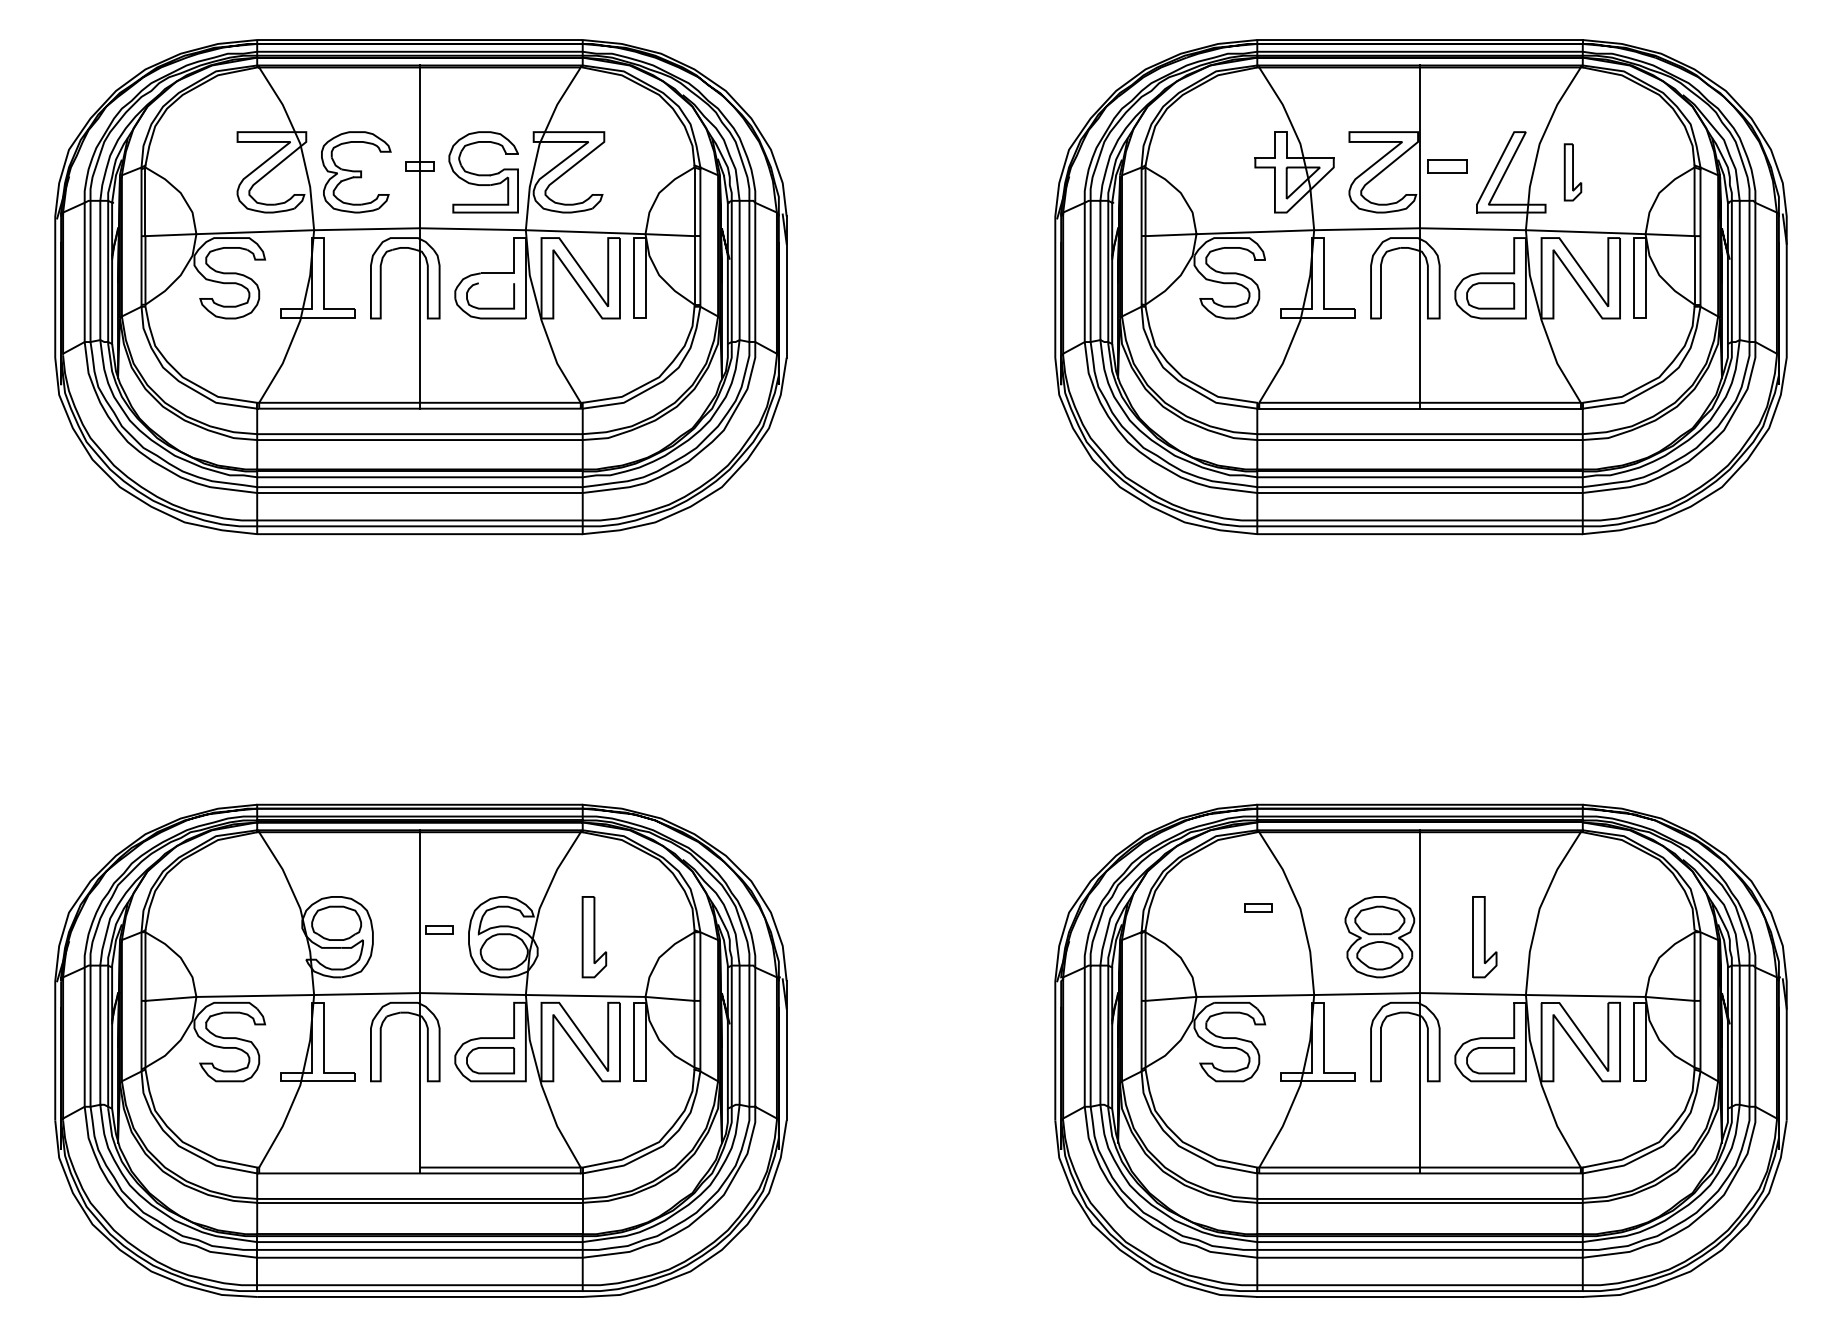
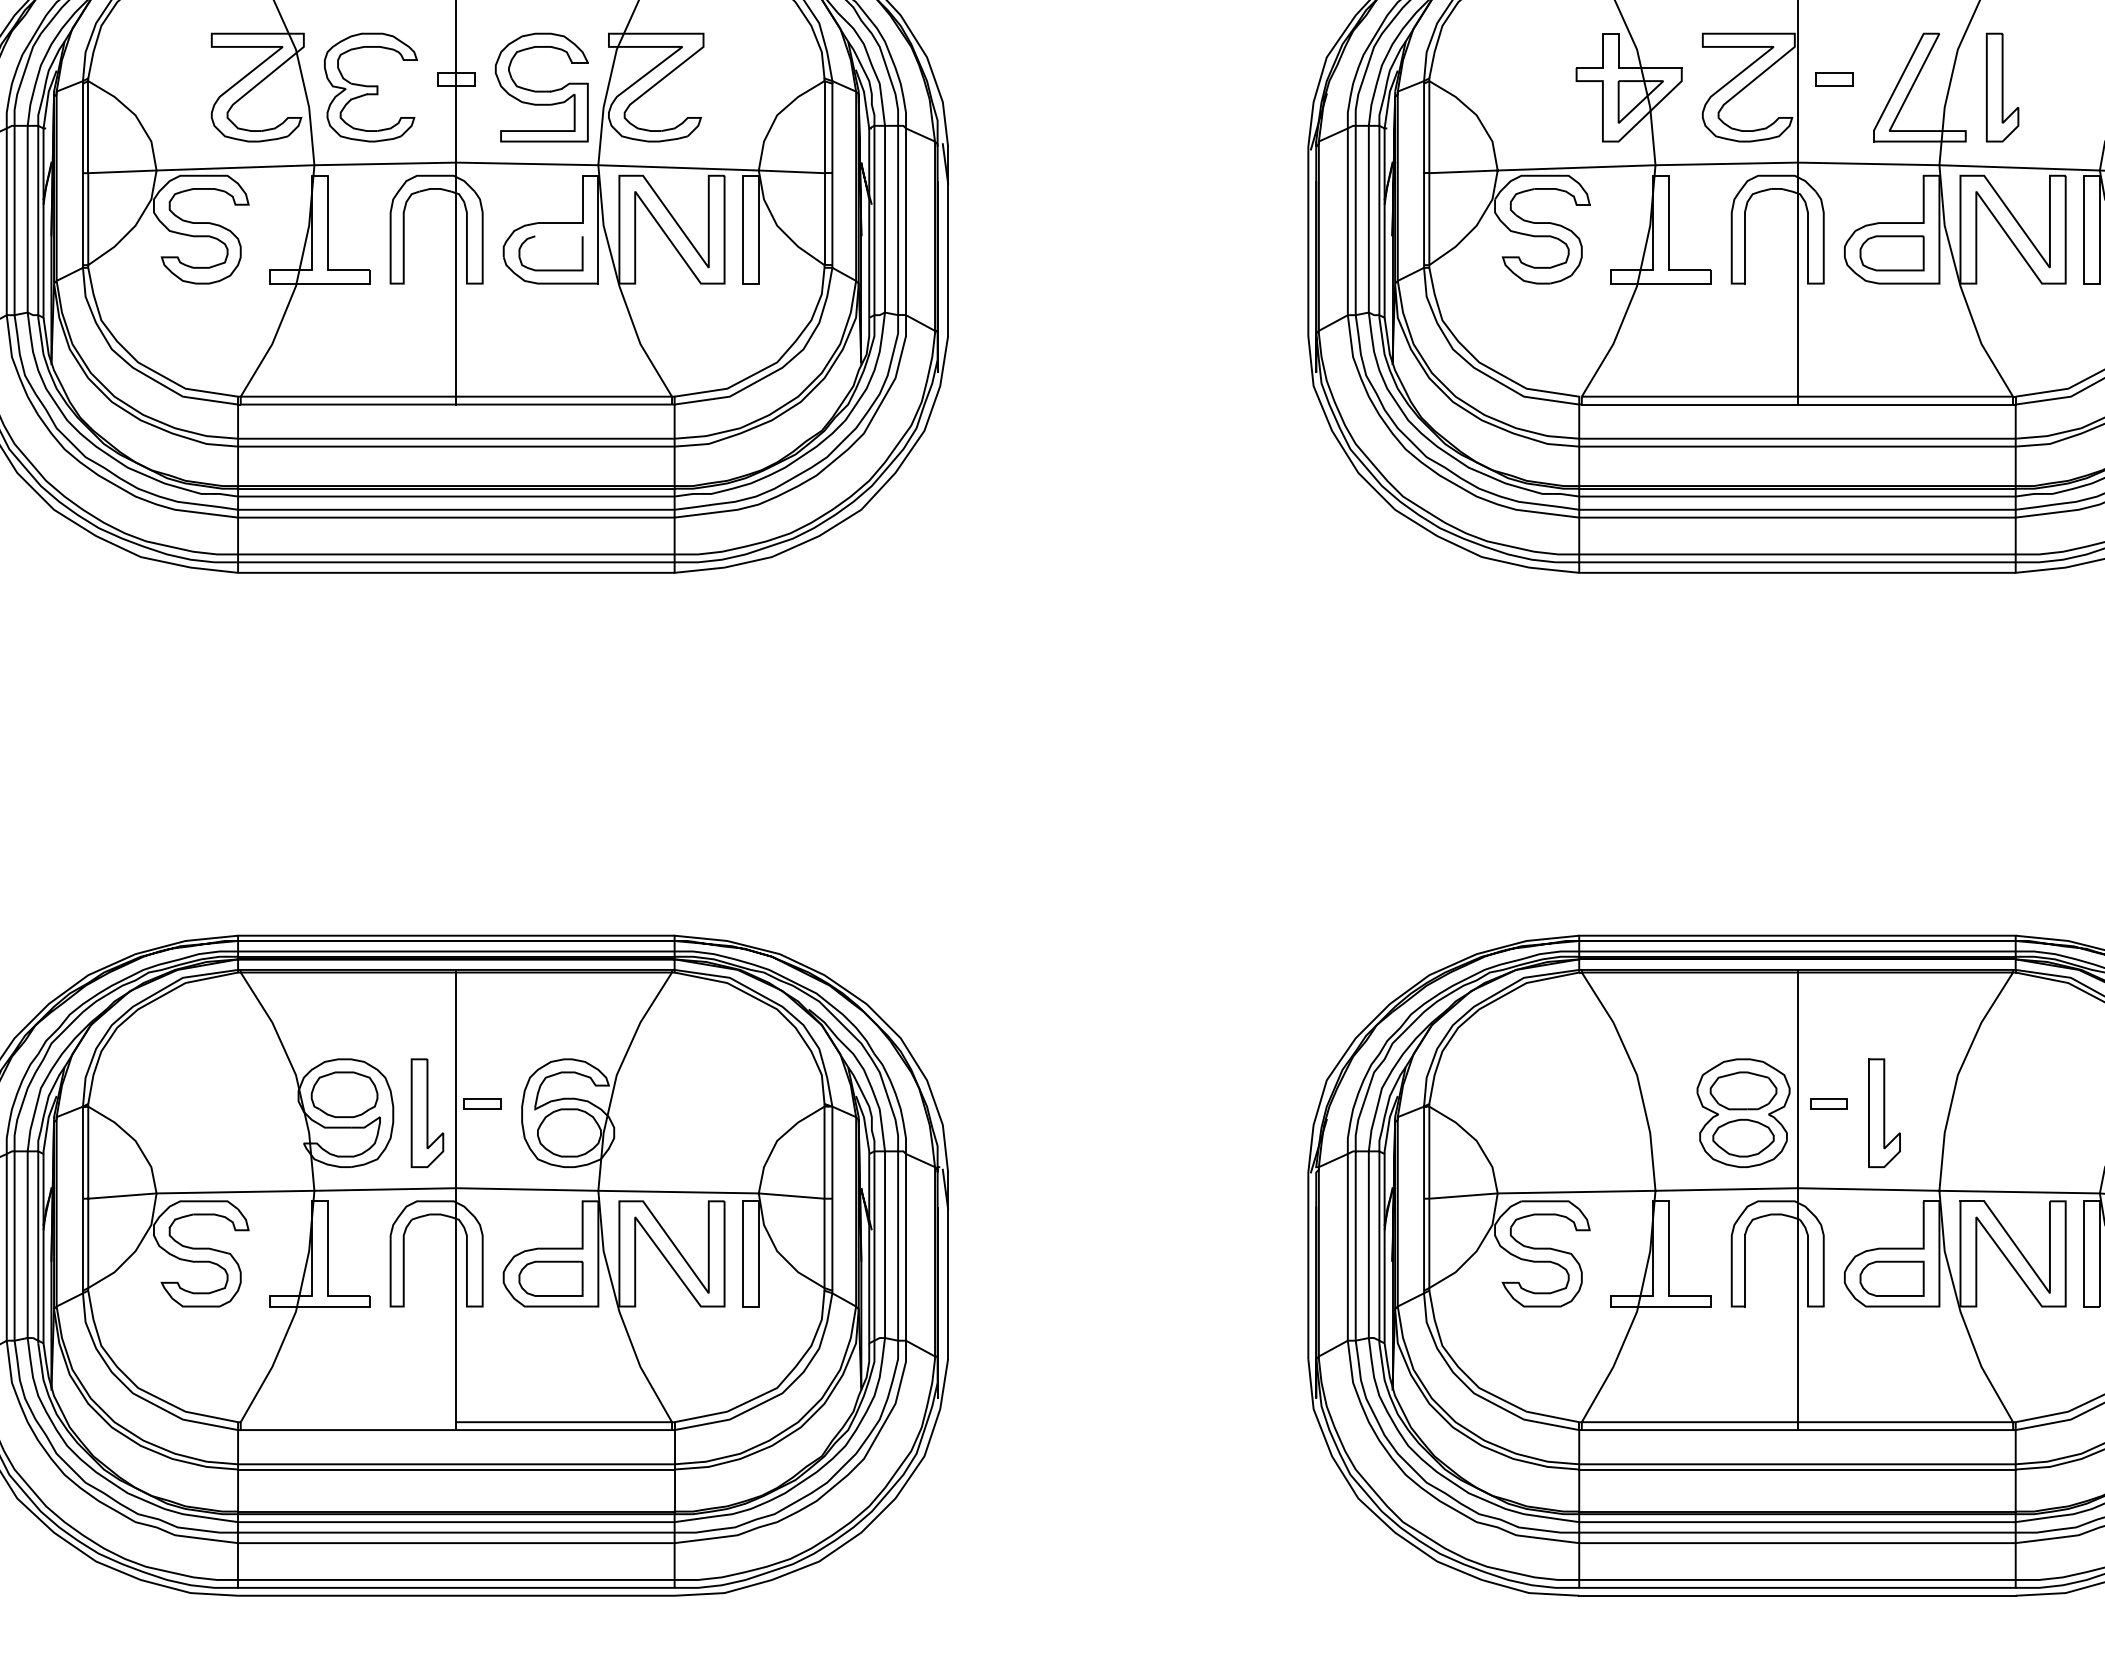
part: (1447, 166) -> (1834, 79), size x0.71
part: (1572, 172) -> (2001, 87), size x1.43
part: (1258, 907) -> (1828, 1102), moved
part: (594, 937) -> (427, 1113), moved

